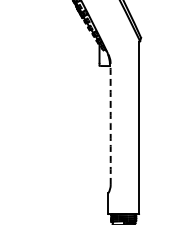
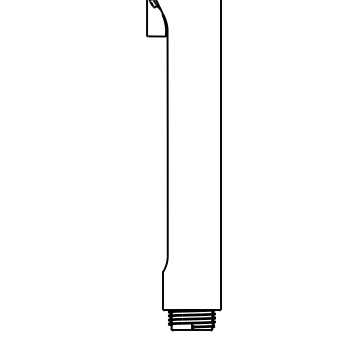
arc: (110, 123) -> (167, 142), dashed -> solid

